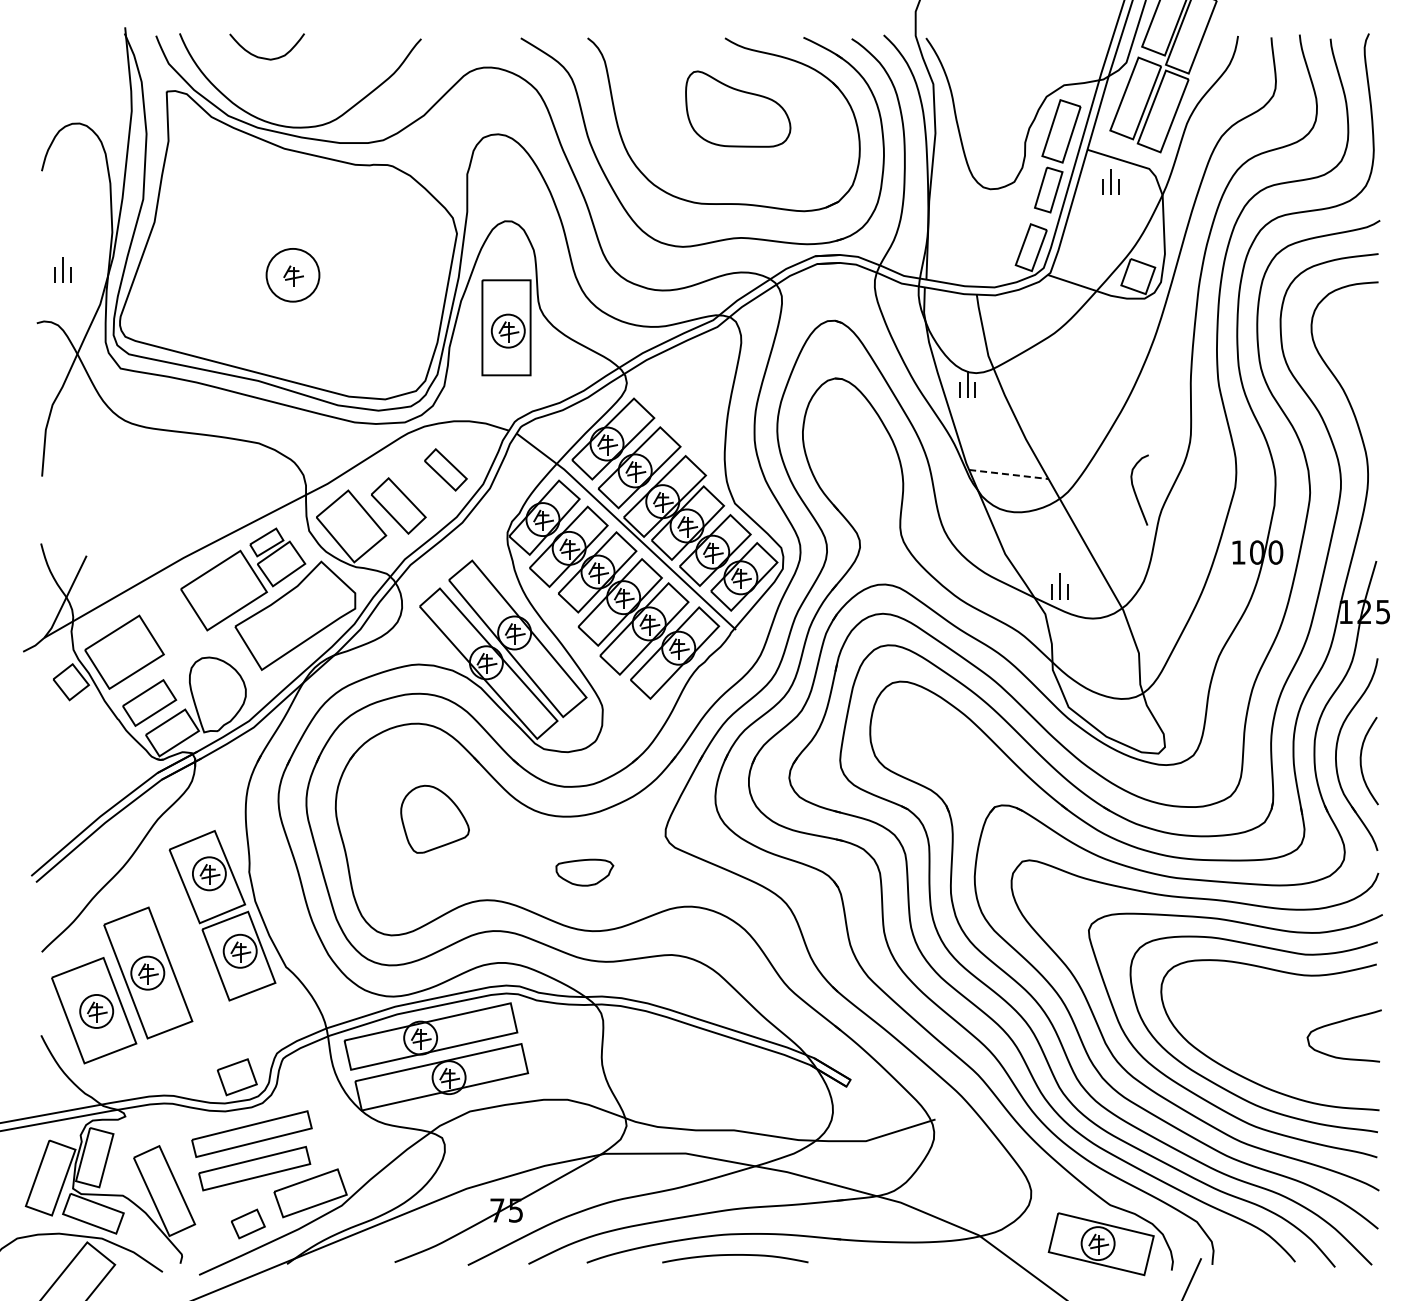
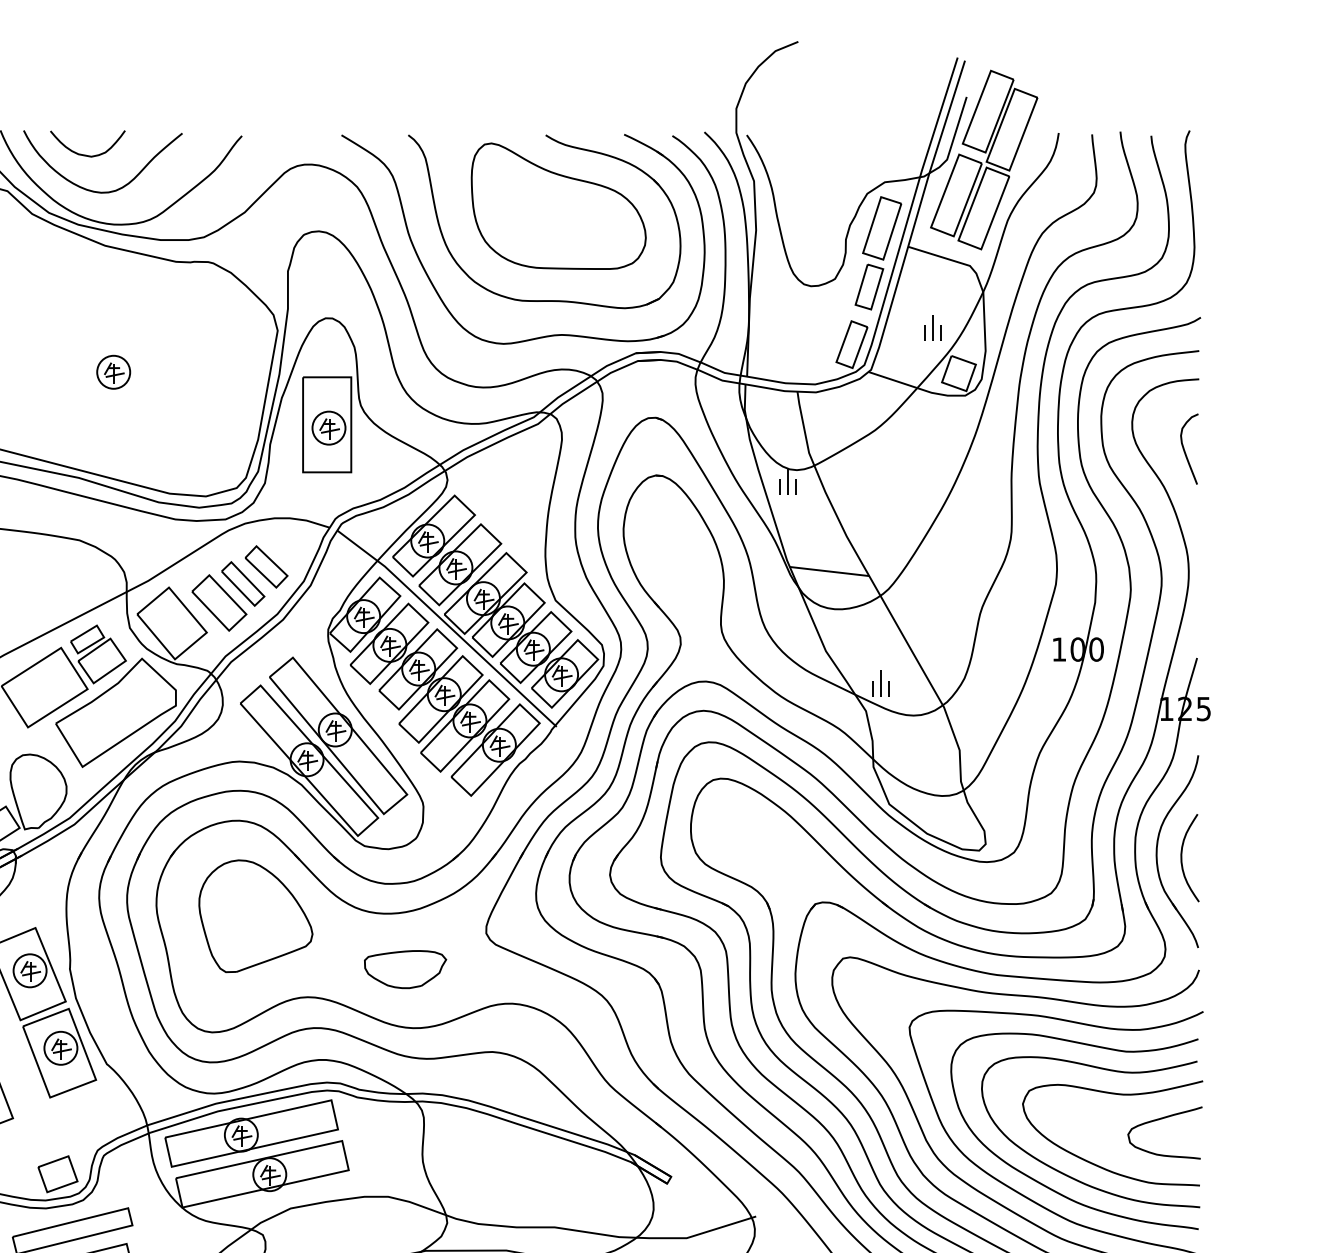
curve: (281, 94) -> (102, 191), added
part: (738, 108) -> (559, 205), size x1.67
part: (1110, 181) -> (932, 327), moved
circle: (292, 274) -> (113, 371), size x0.62
line: (1008, 474) -> (829, 571), dashed -> solid
part: (422, 486) -> (243, 583), added
curve: (1135, 490) -> (1185, 449), moved
part: (434, 819) -> (255, 916), size x1.67
part: (584, 872) -> (405, 969), size x1.43
curve: (1276, 1067) -> (1097, 1164), added

